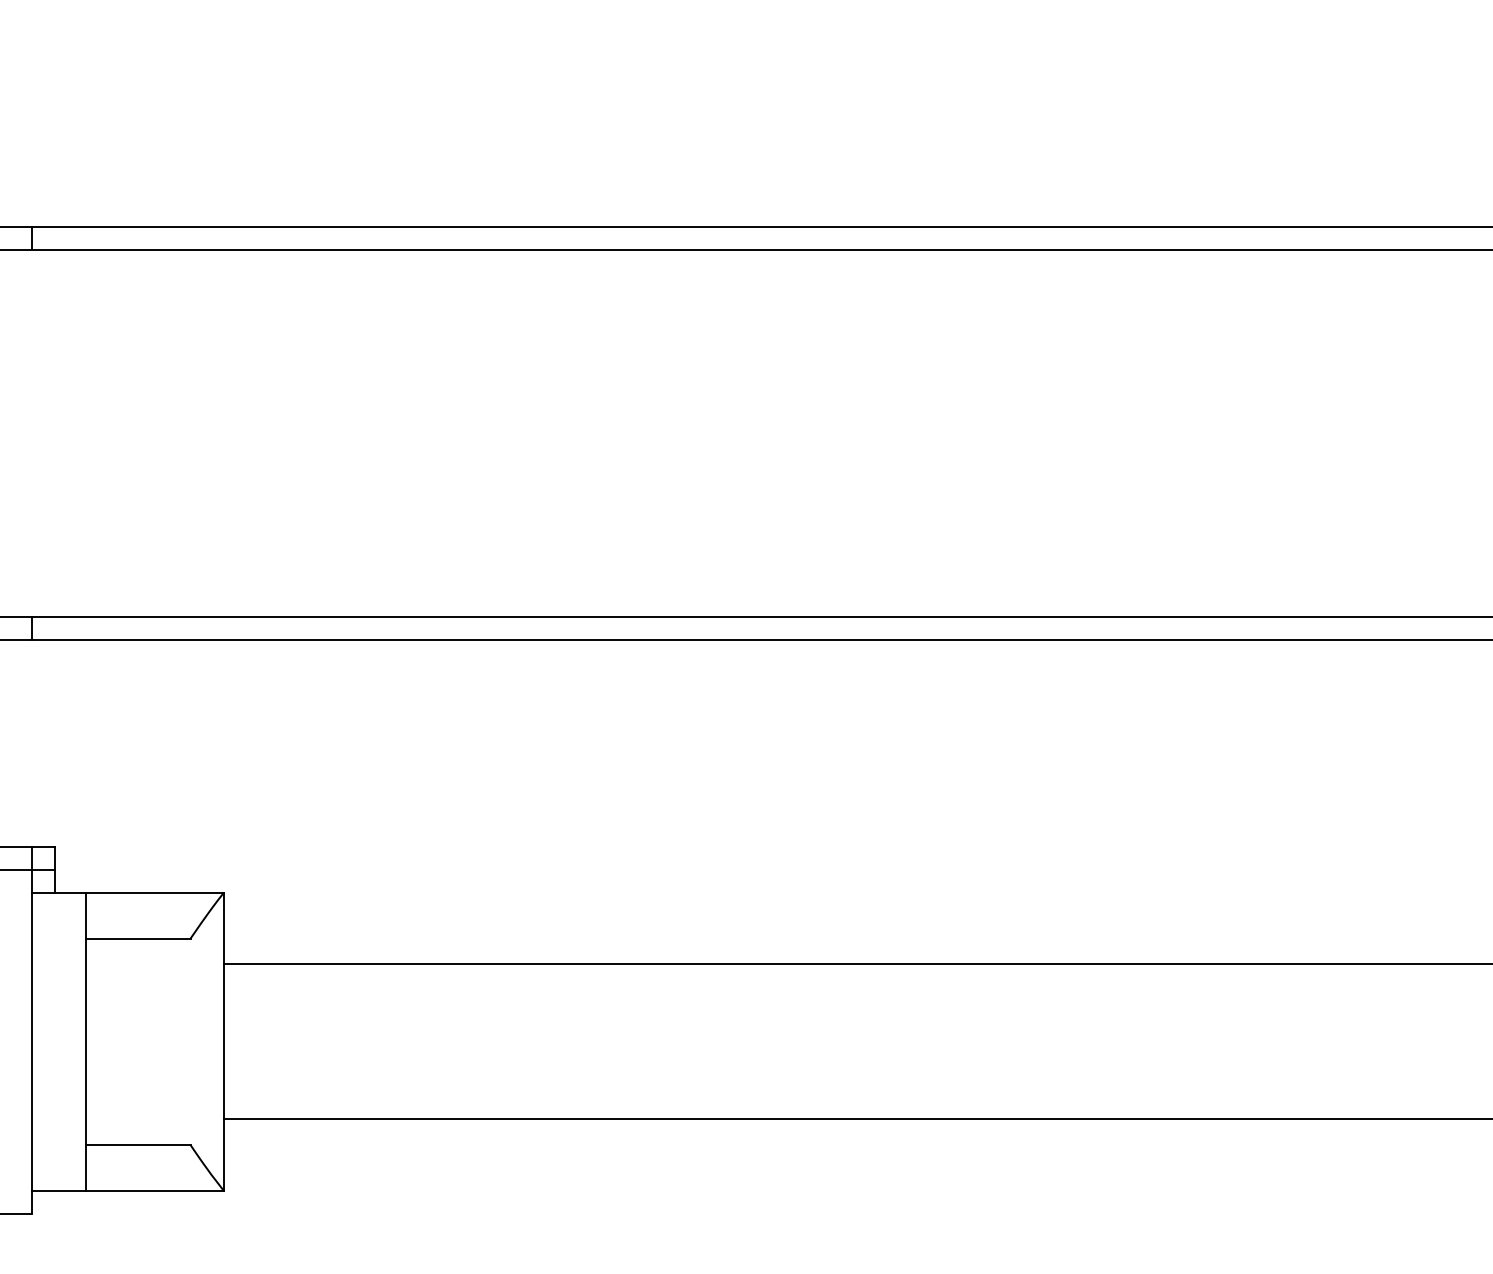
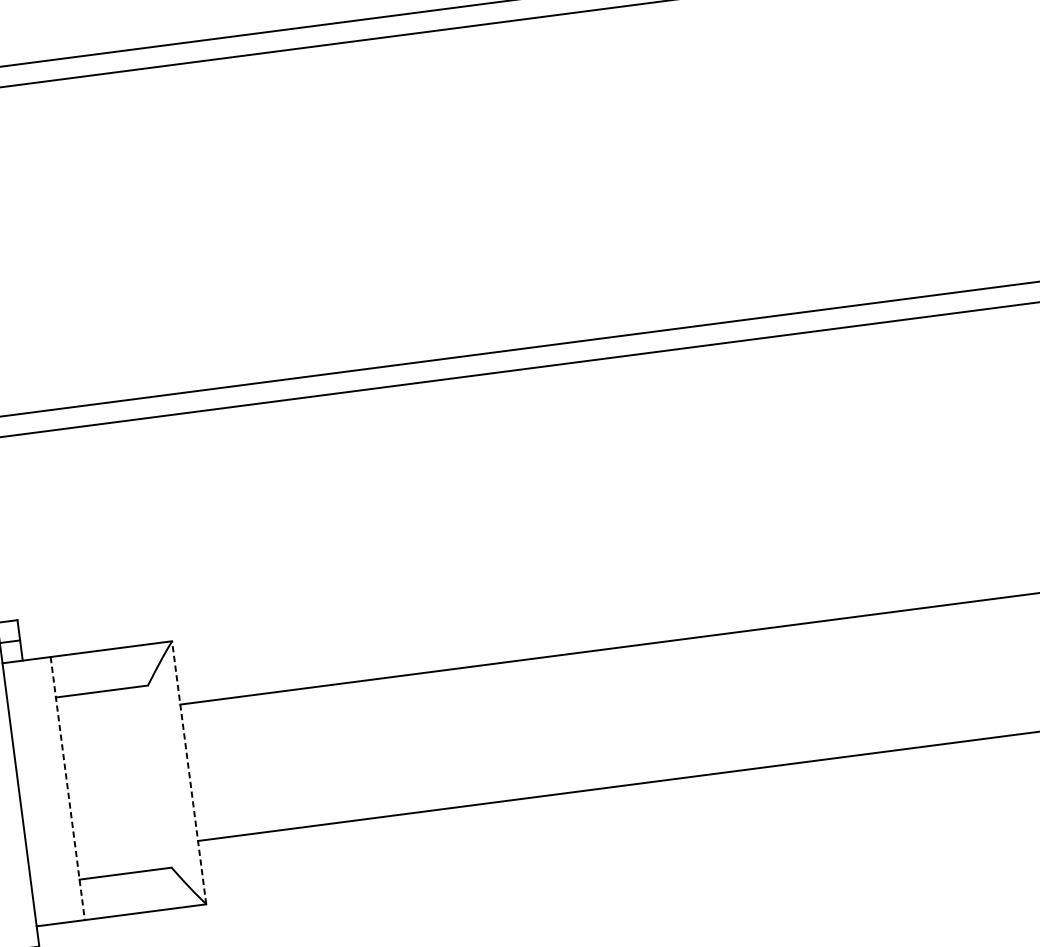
line: (224, 1041) -> (189, 772), solid -> dashed
line: (86, 1042) -> (68, 789), solid -> dashed

